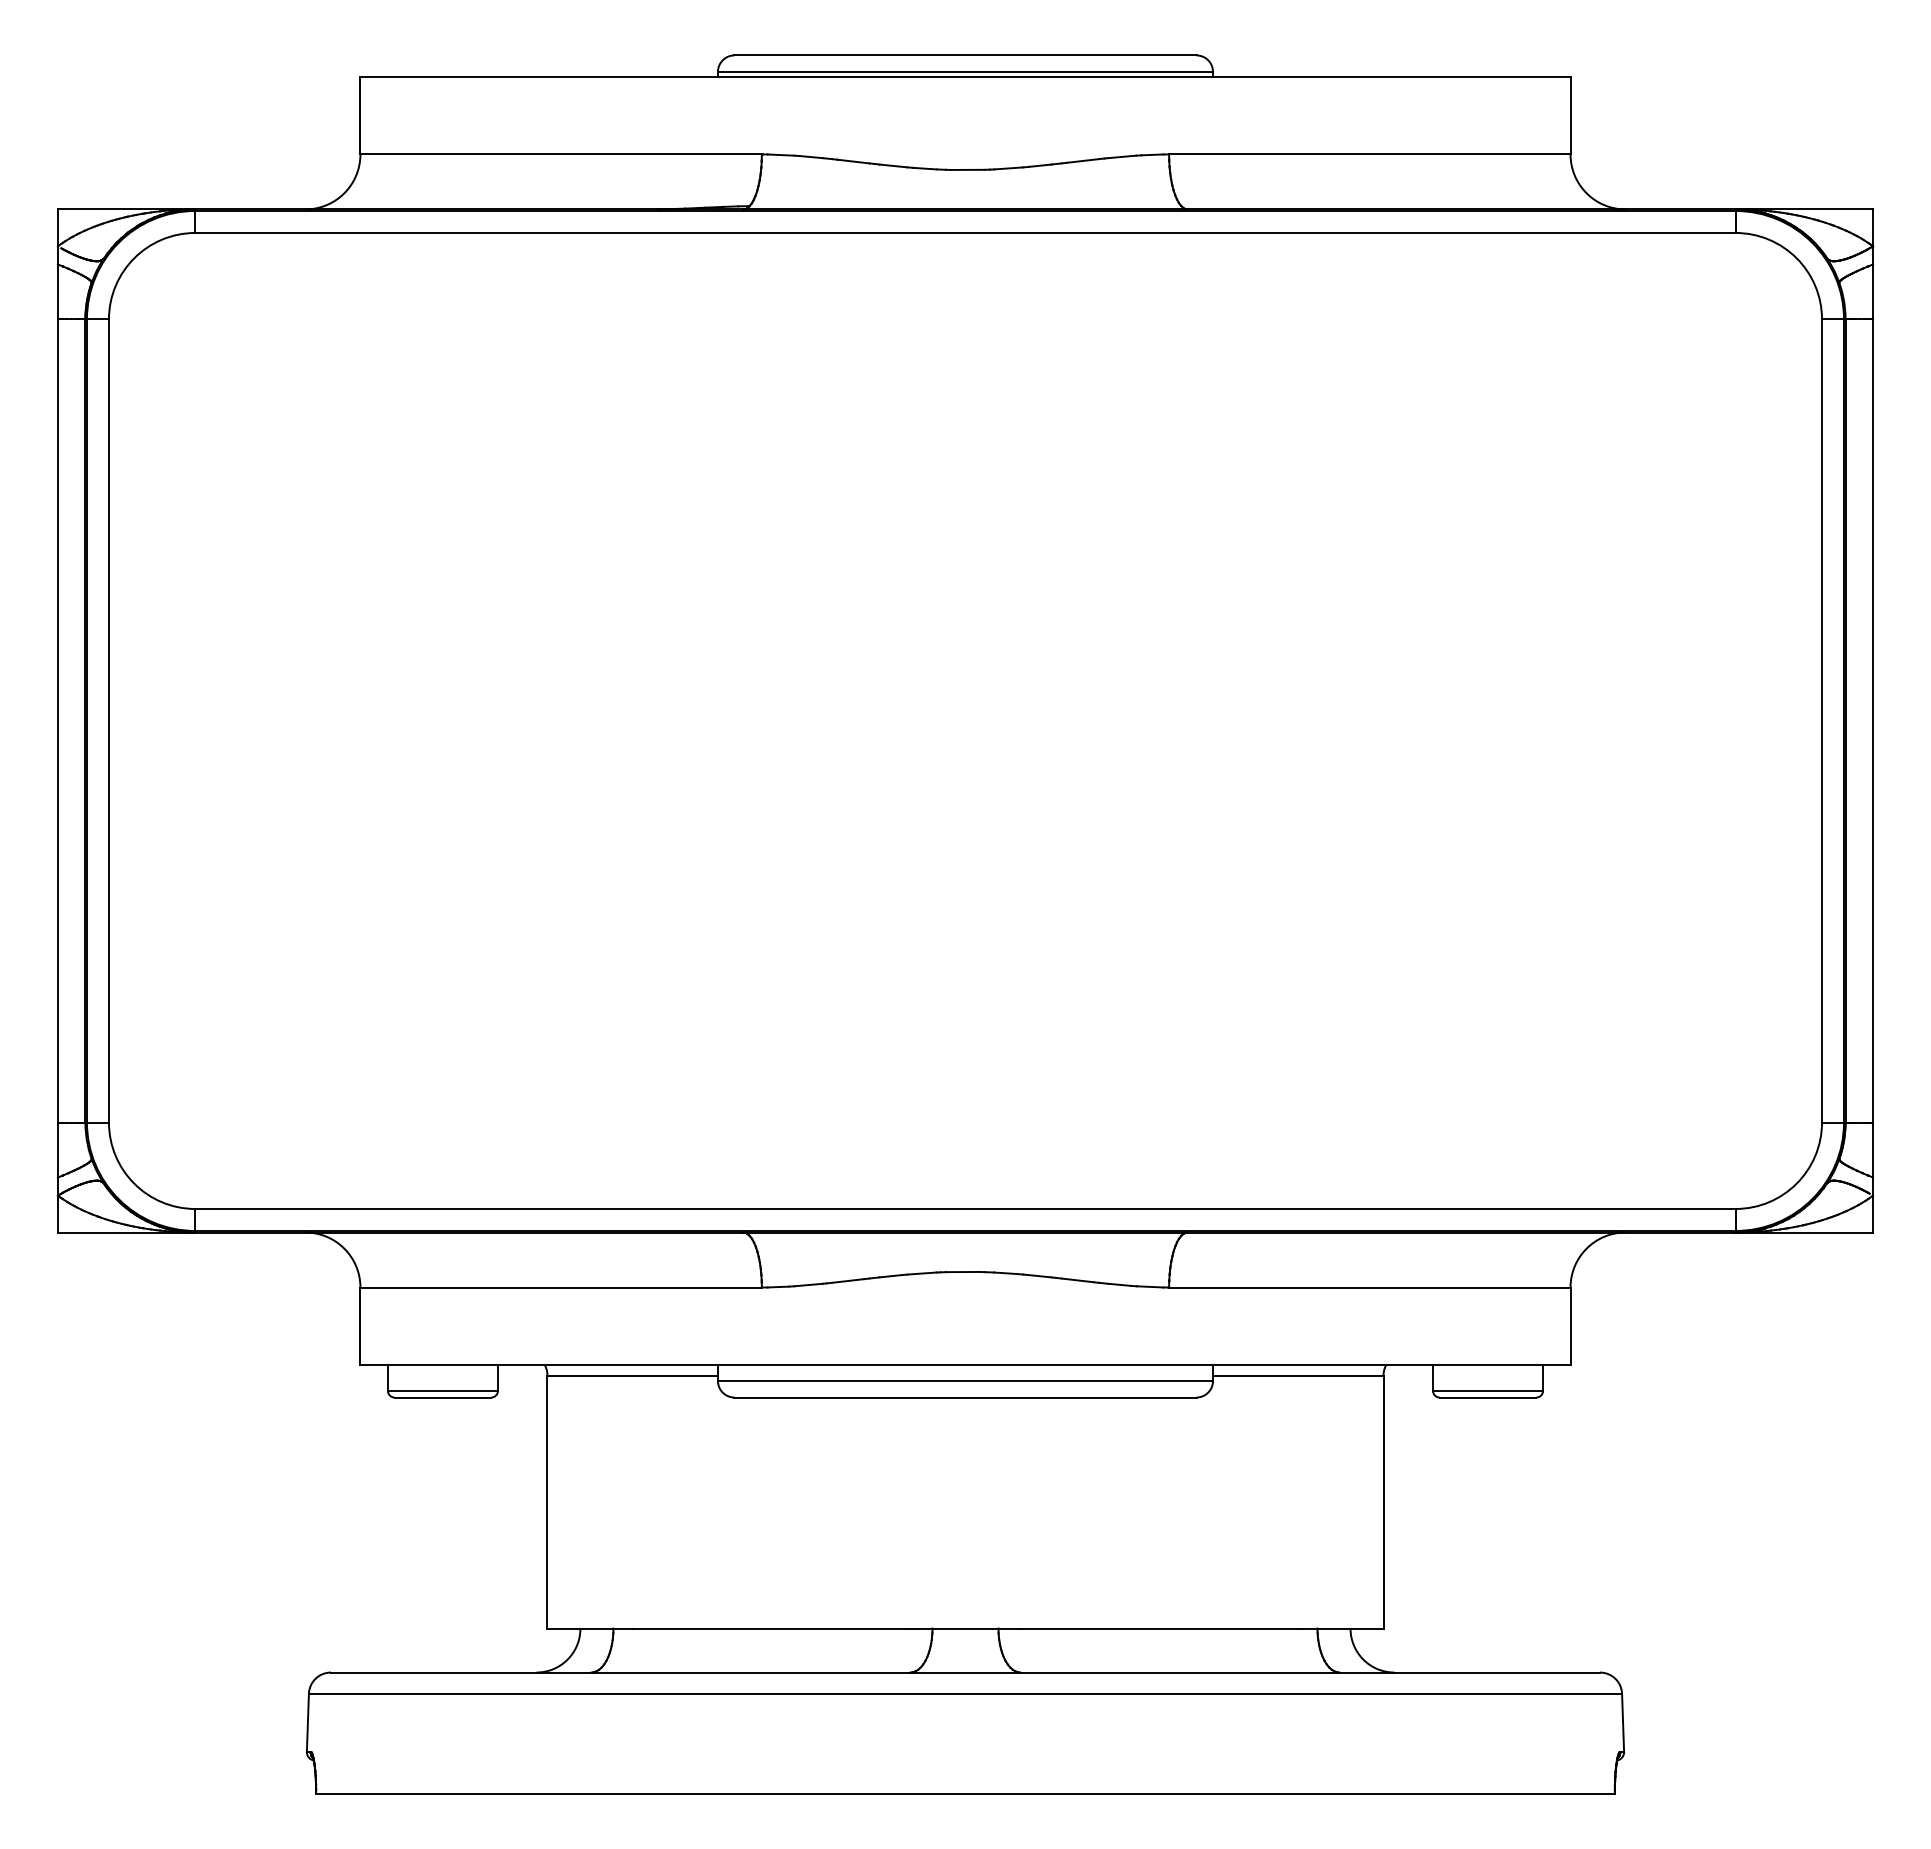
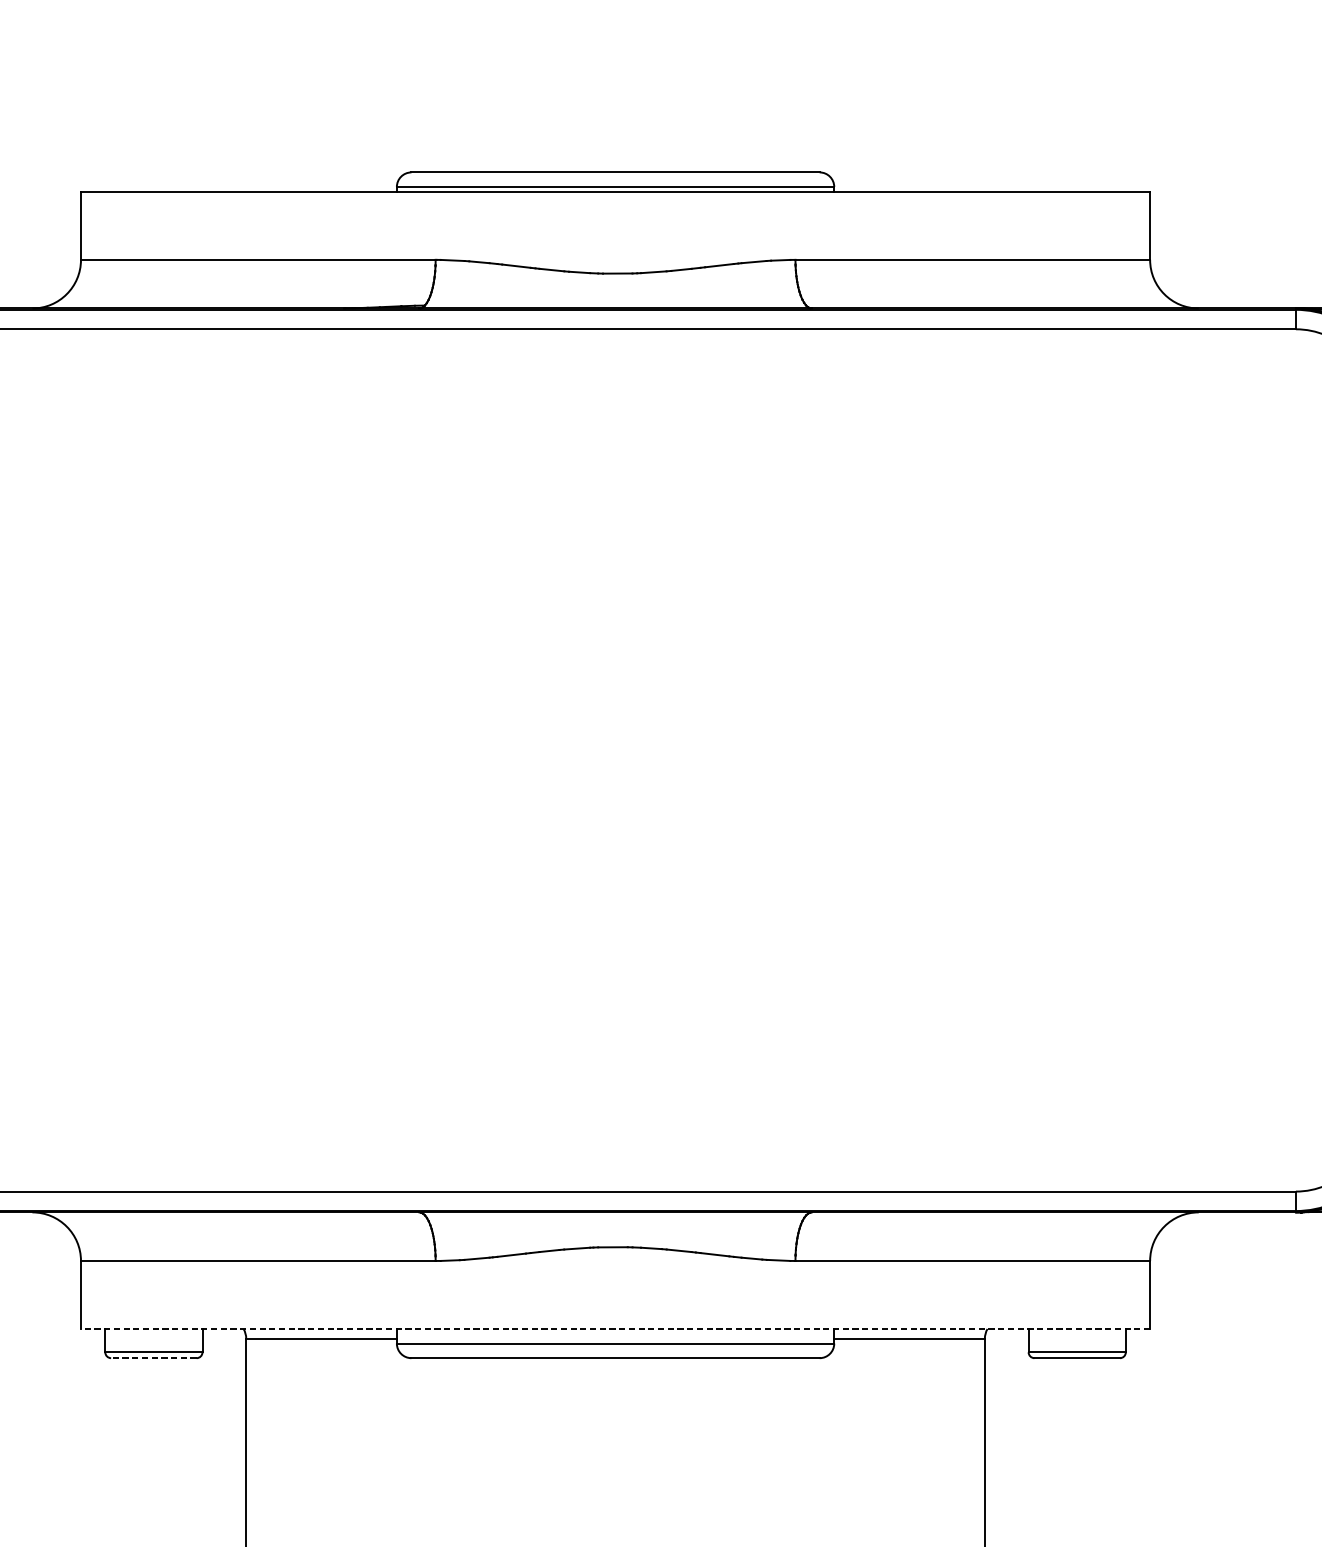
line: (965, 1364) -> (615, 1328), solid -> dashed
line: (442, 1397) -> (153, 1358), solid -> dashed

